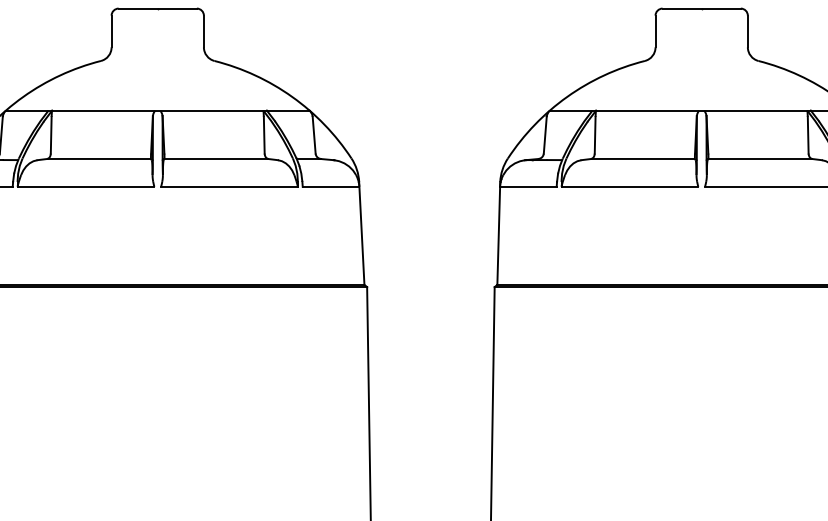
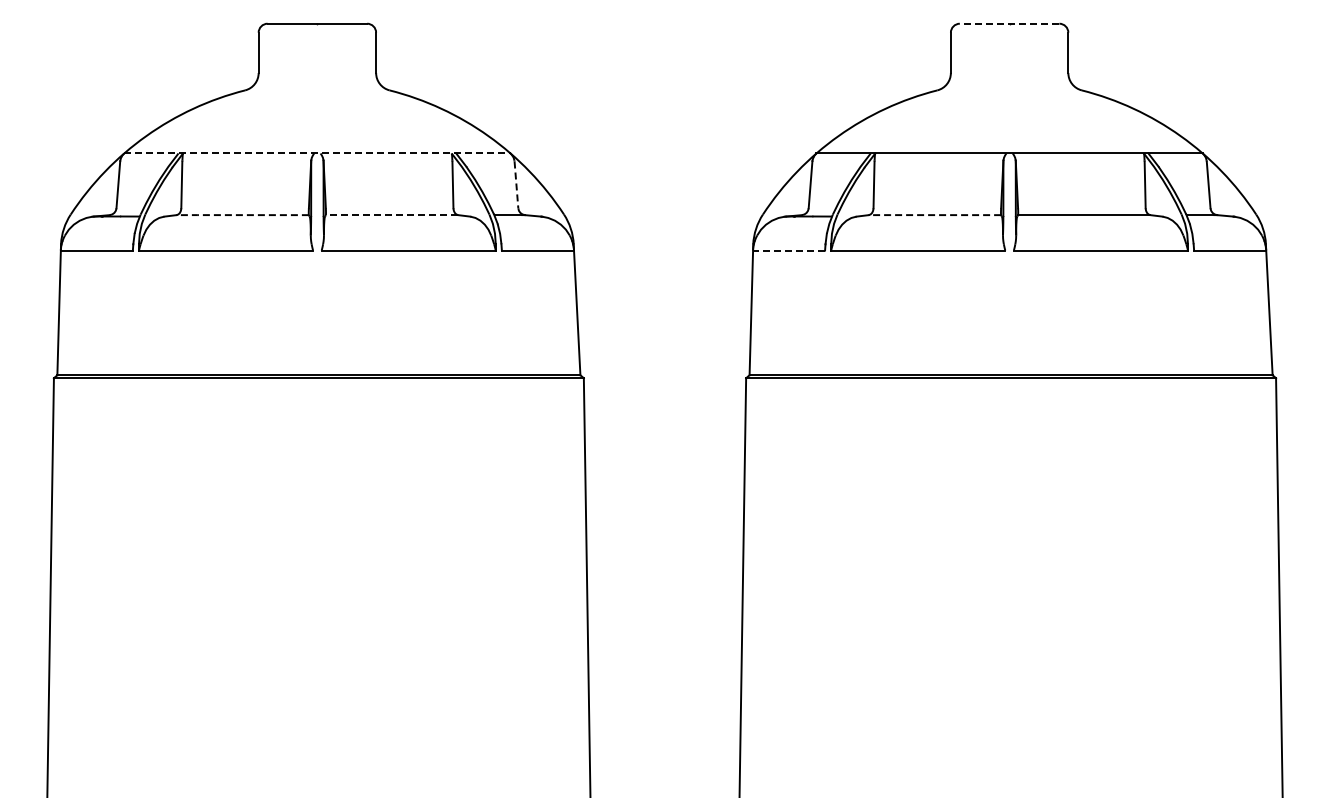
line: (701, 8) -> (1009, 23), solid -> dashed
line: (157, 110) -> (317, 153), solid -> dashed
line: (314, 135) -> (516, 185), solid -> dashed
line: (98, 159) -> (241, 215), solid -> dashed
line: (215, 159) -> (391, 215), solid -> dashed
line: (641, 159) -> (933, 215), solid -> dashed
line: (527, 186) -> (788, 250), solid -> dashed

